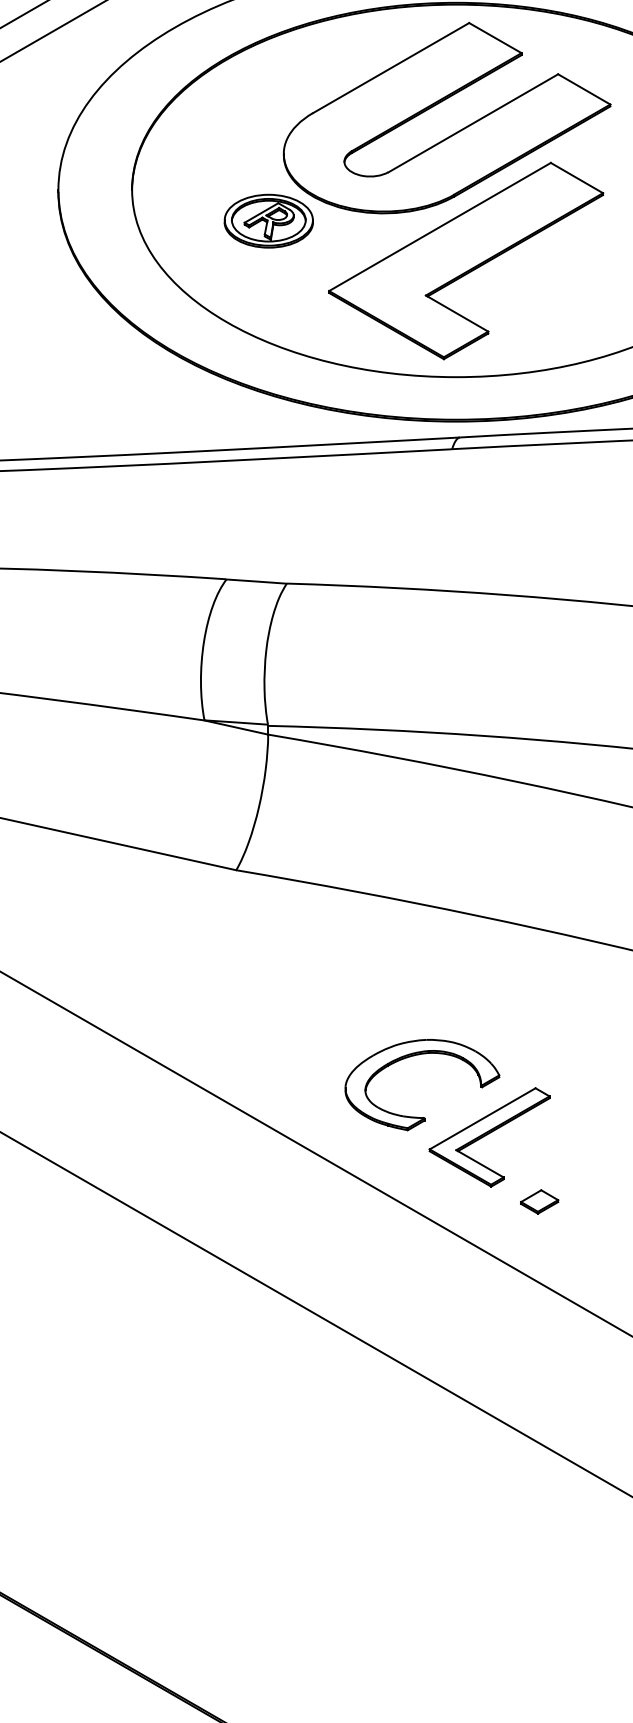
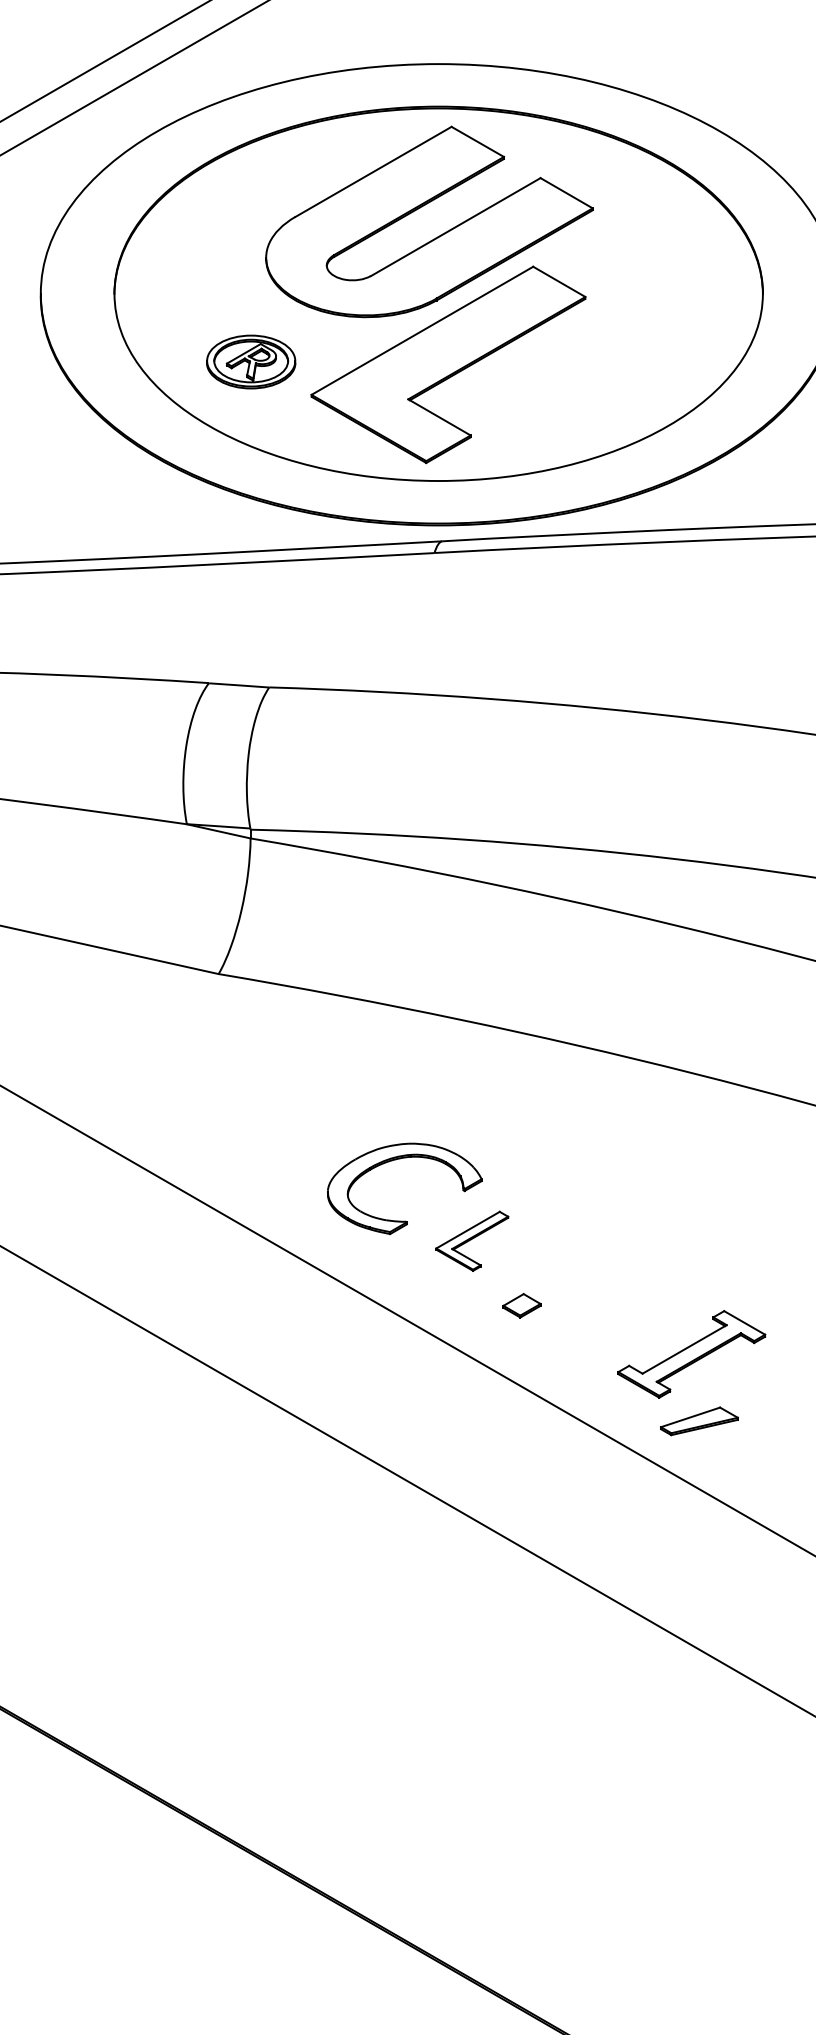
part: (269, 220) -> (251, 361), moved
part: (490, 1137) -> (472, 1241), size x0.6

